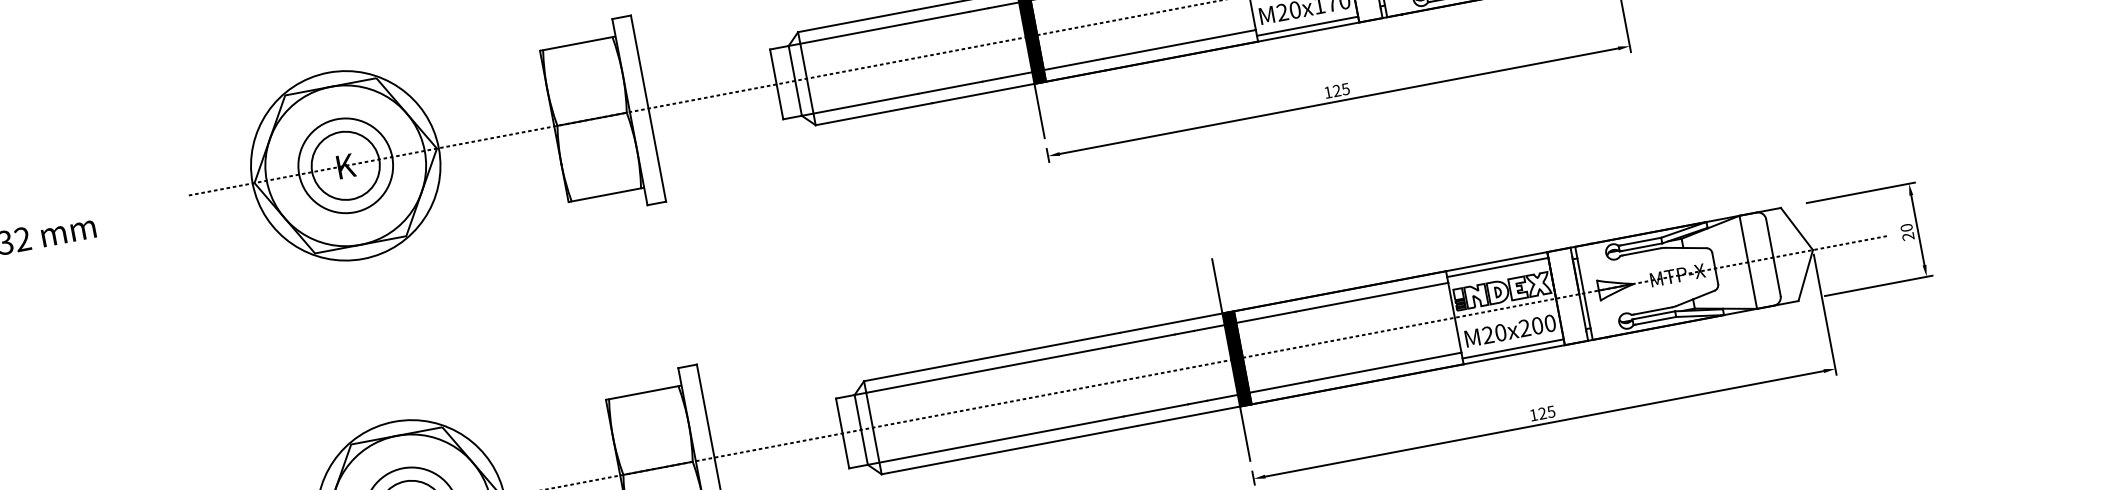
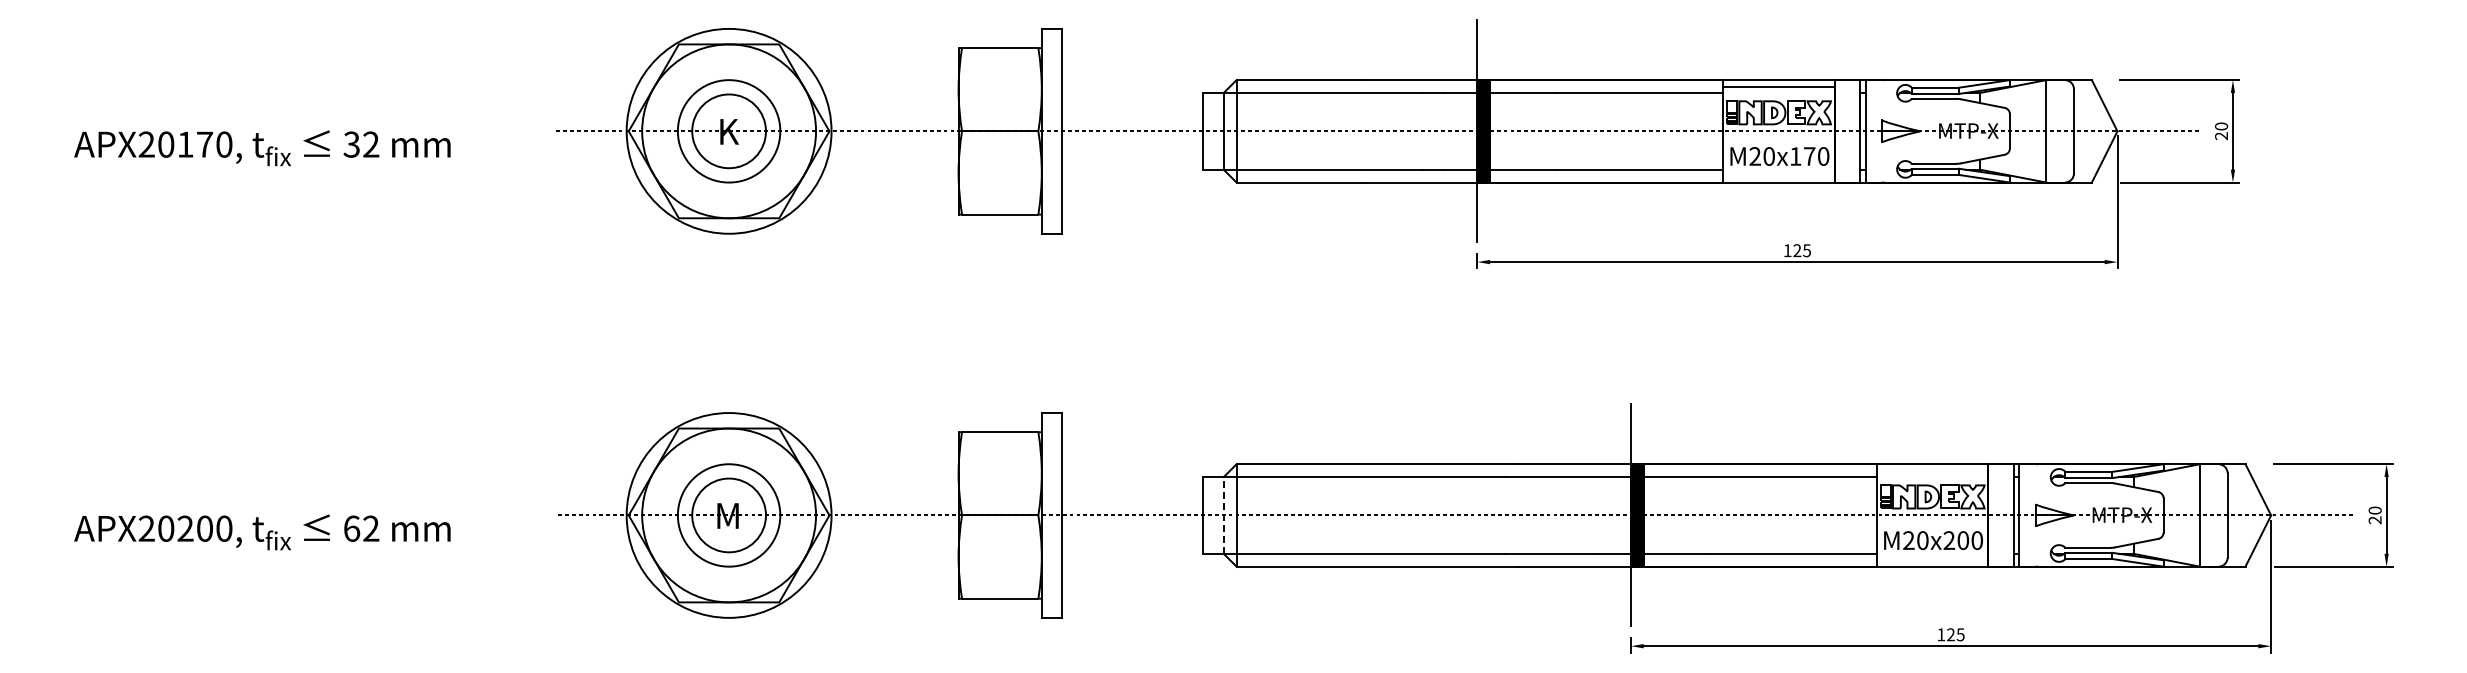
line: (1307, 26) -> (1778, 176), removed
line: (1497, 267) -> (1932, 470), removed
line: (1512, 349) -> (1932, 560), removed
line: (860, 429) -> (1223, 514), solid -> dashed

